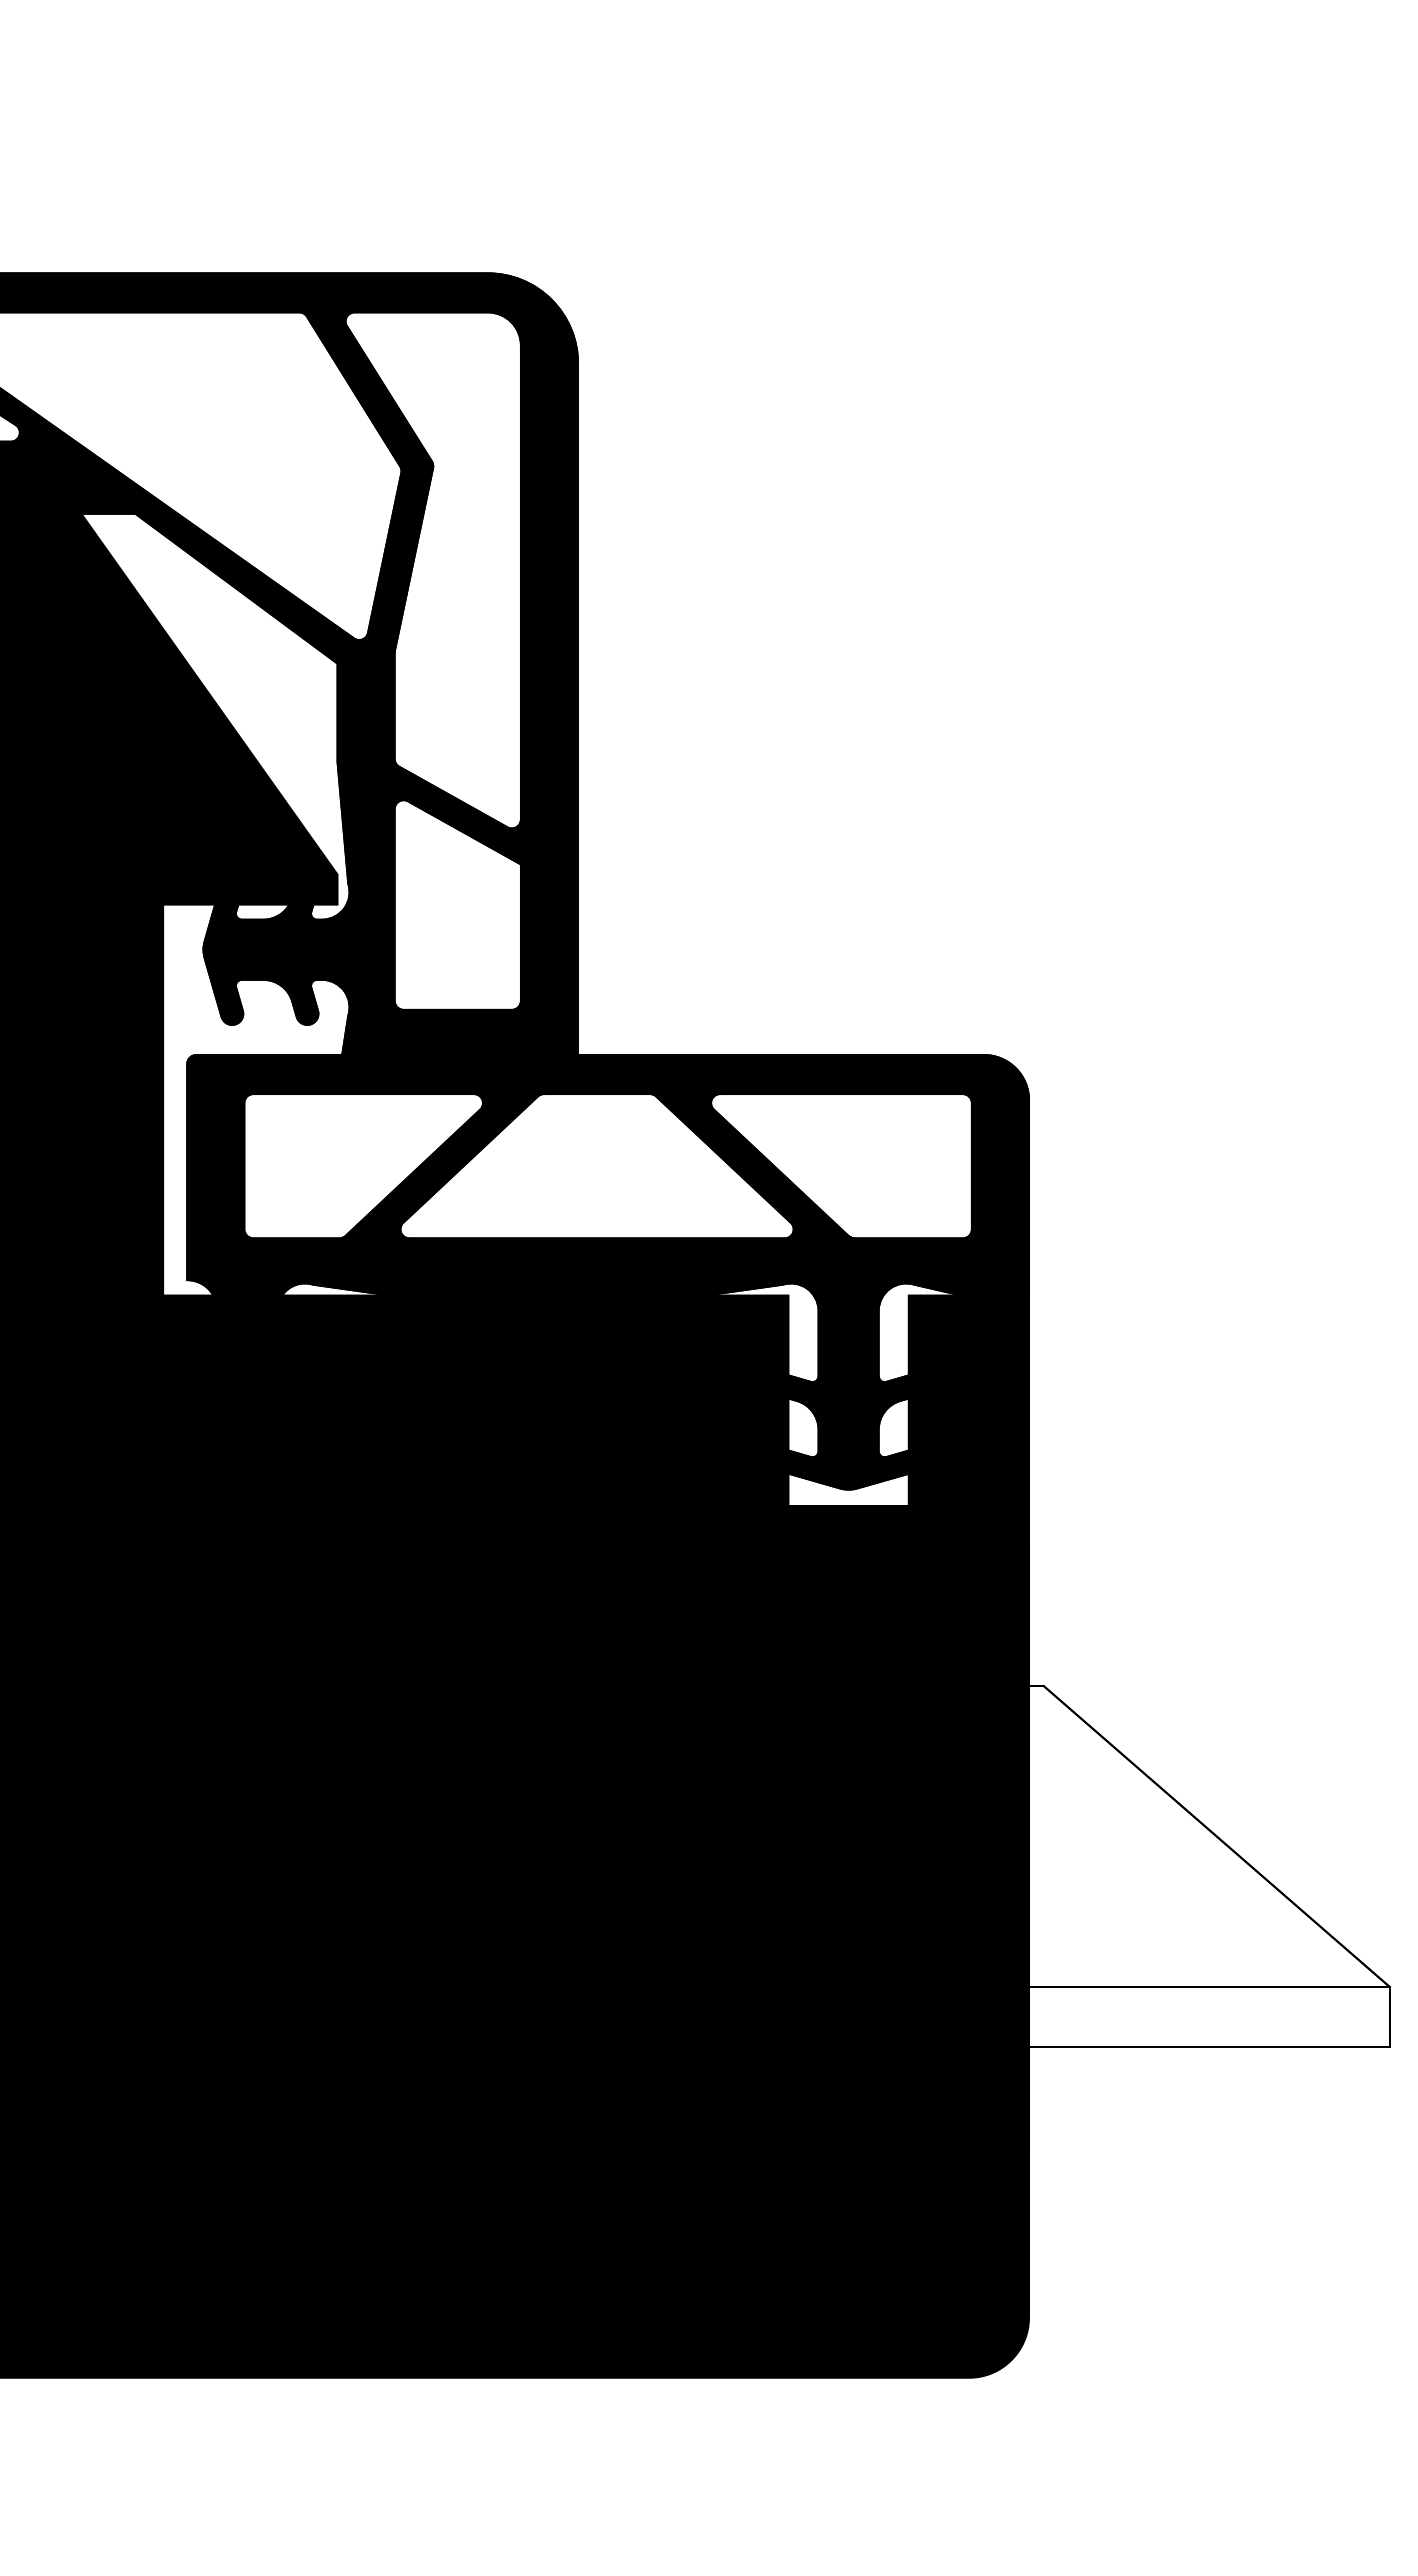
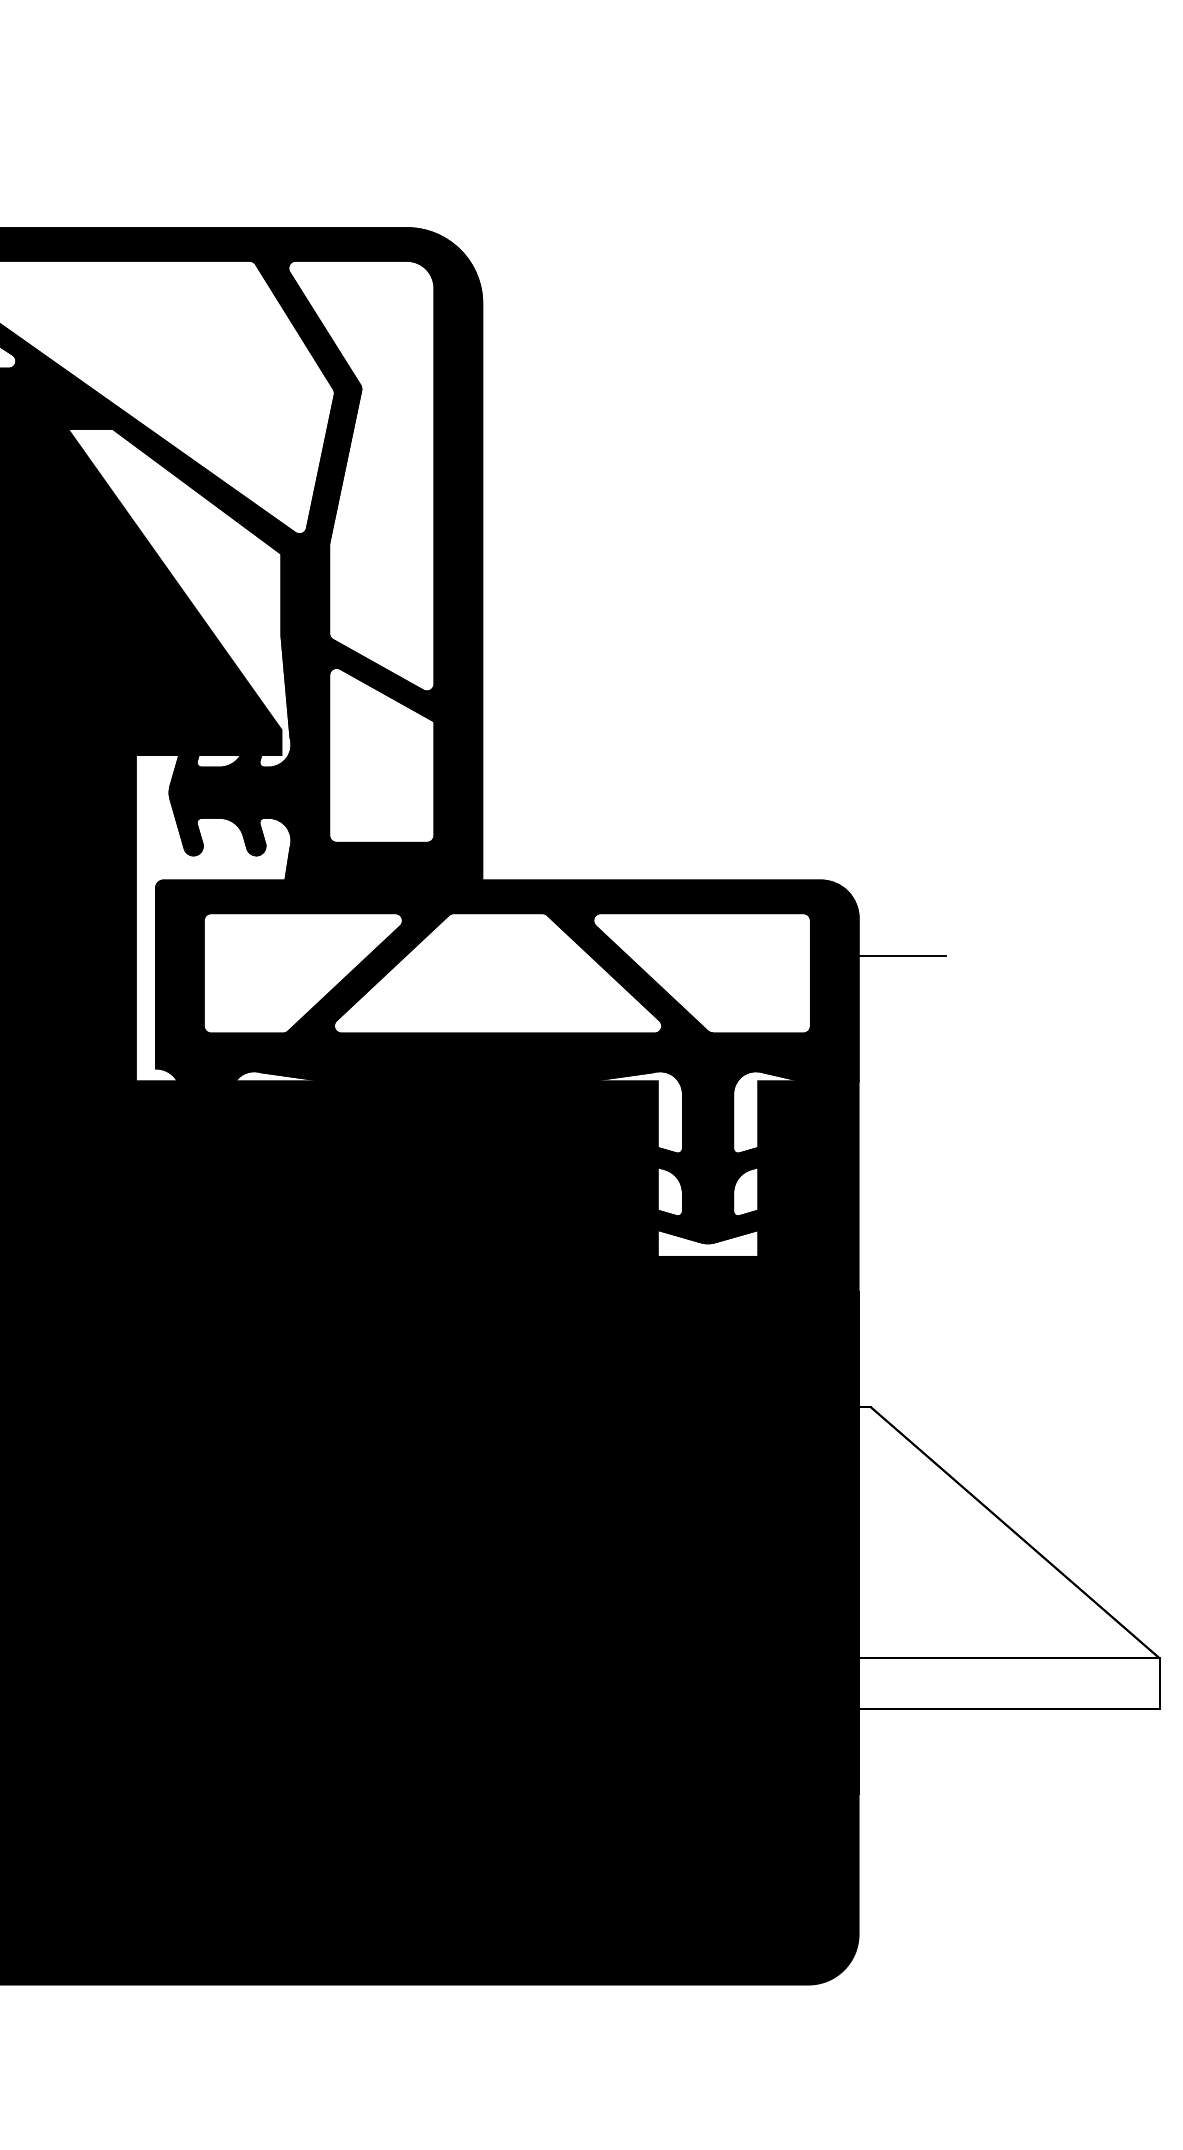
line: (1081, 1145) -> (902, 956), added

